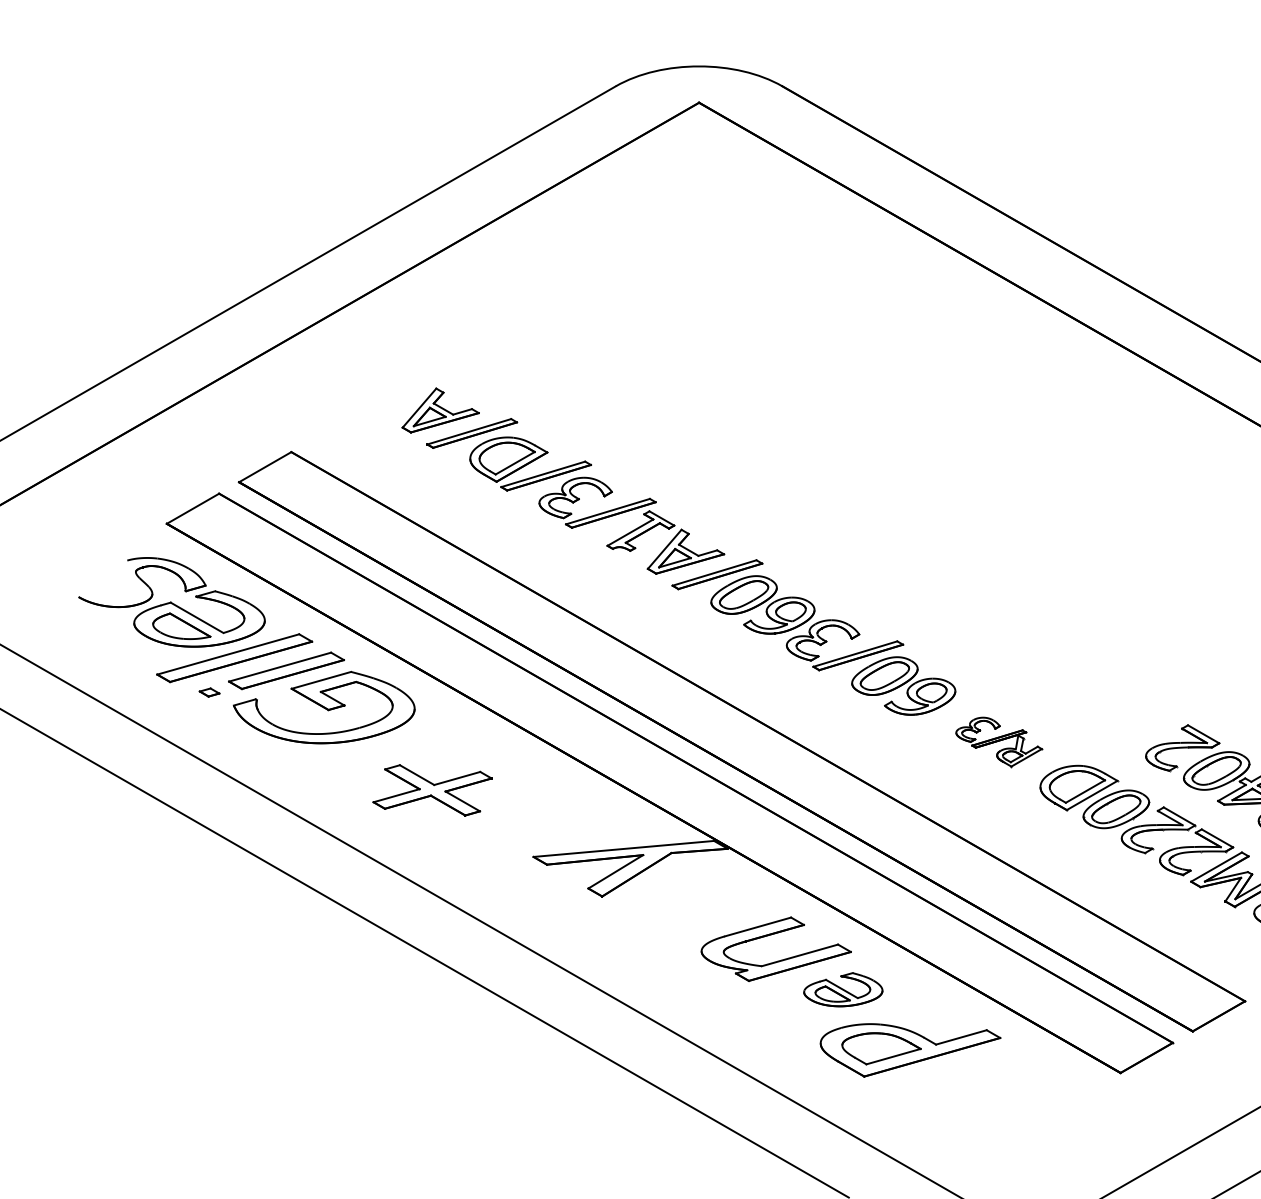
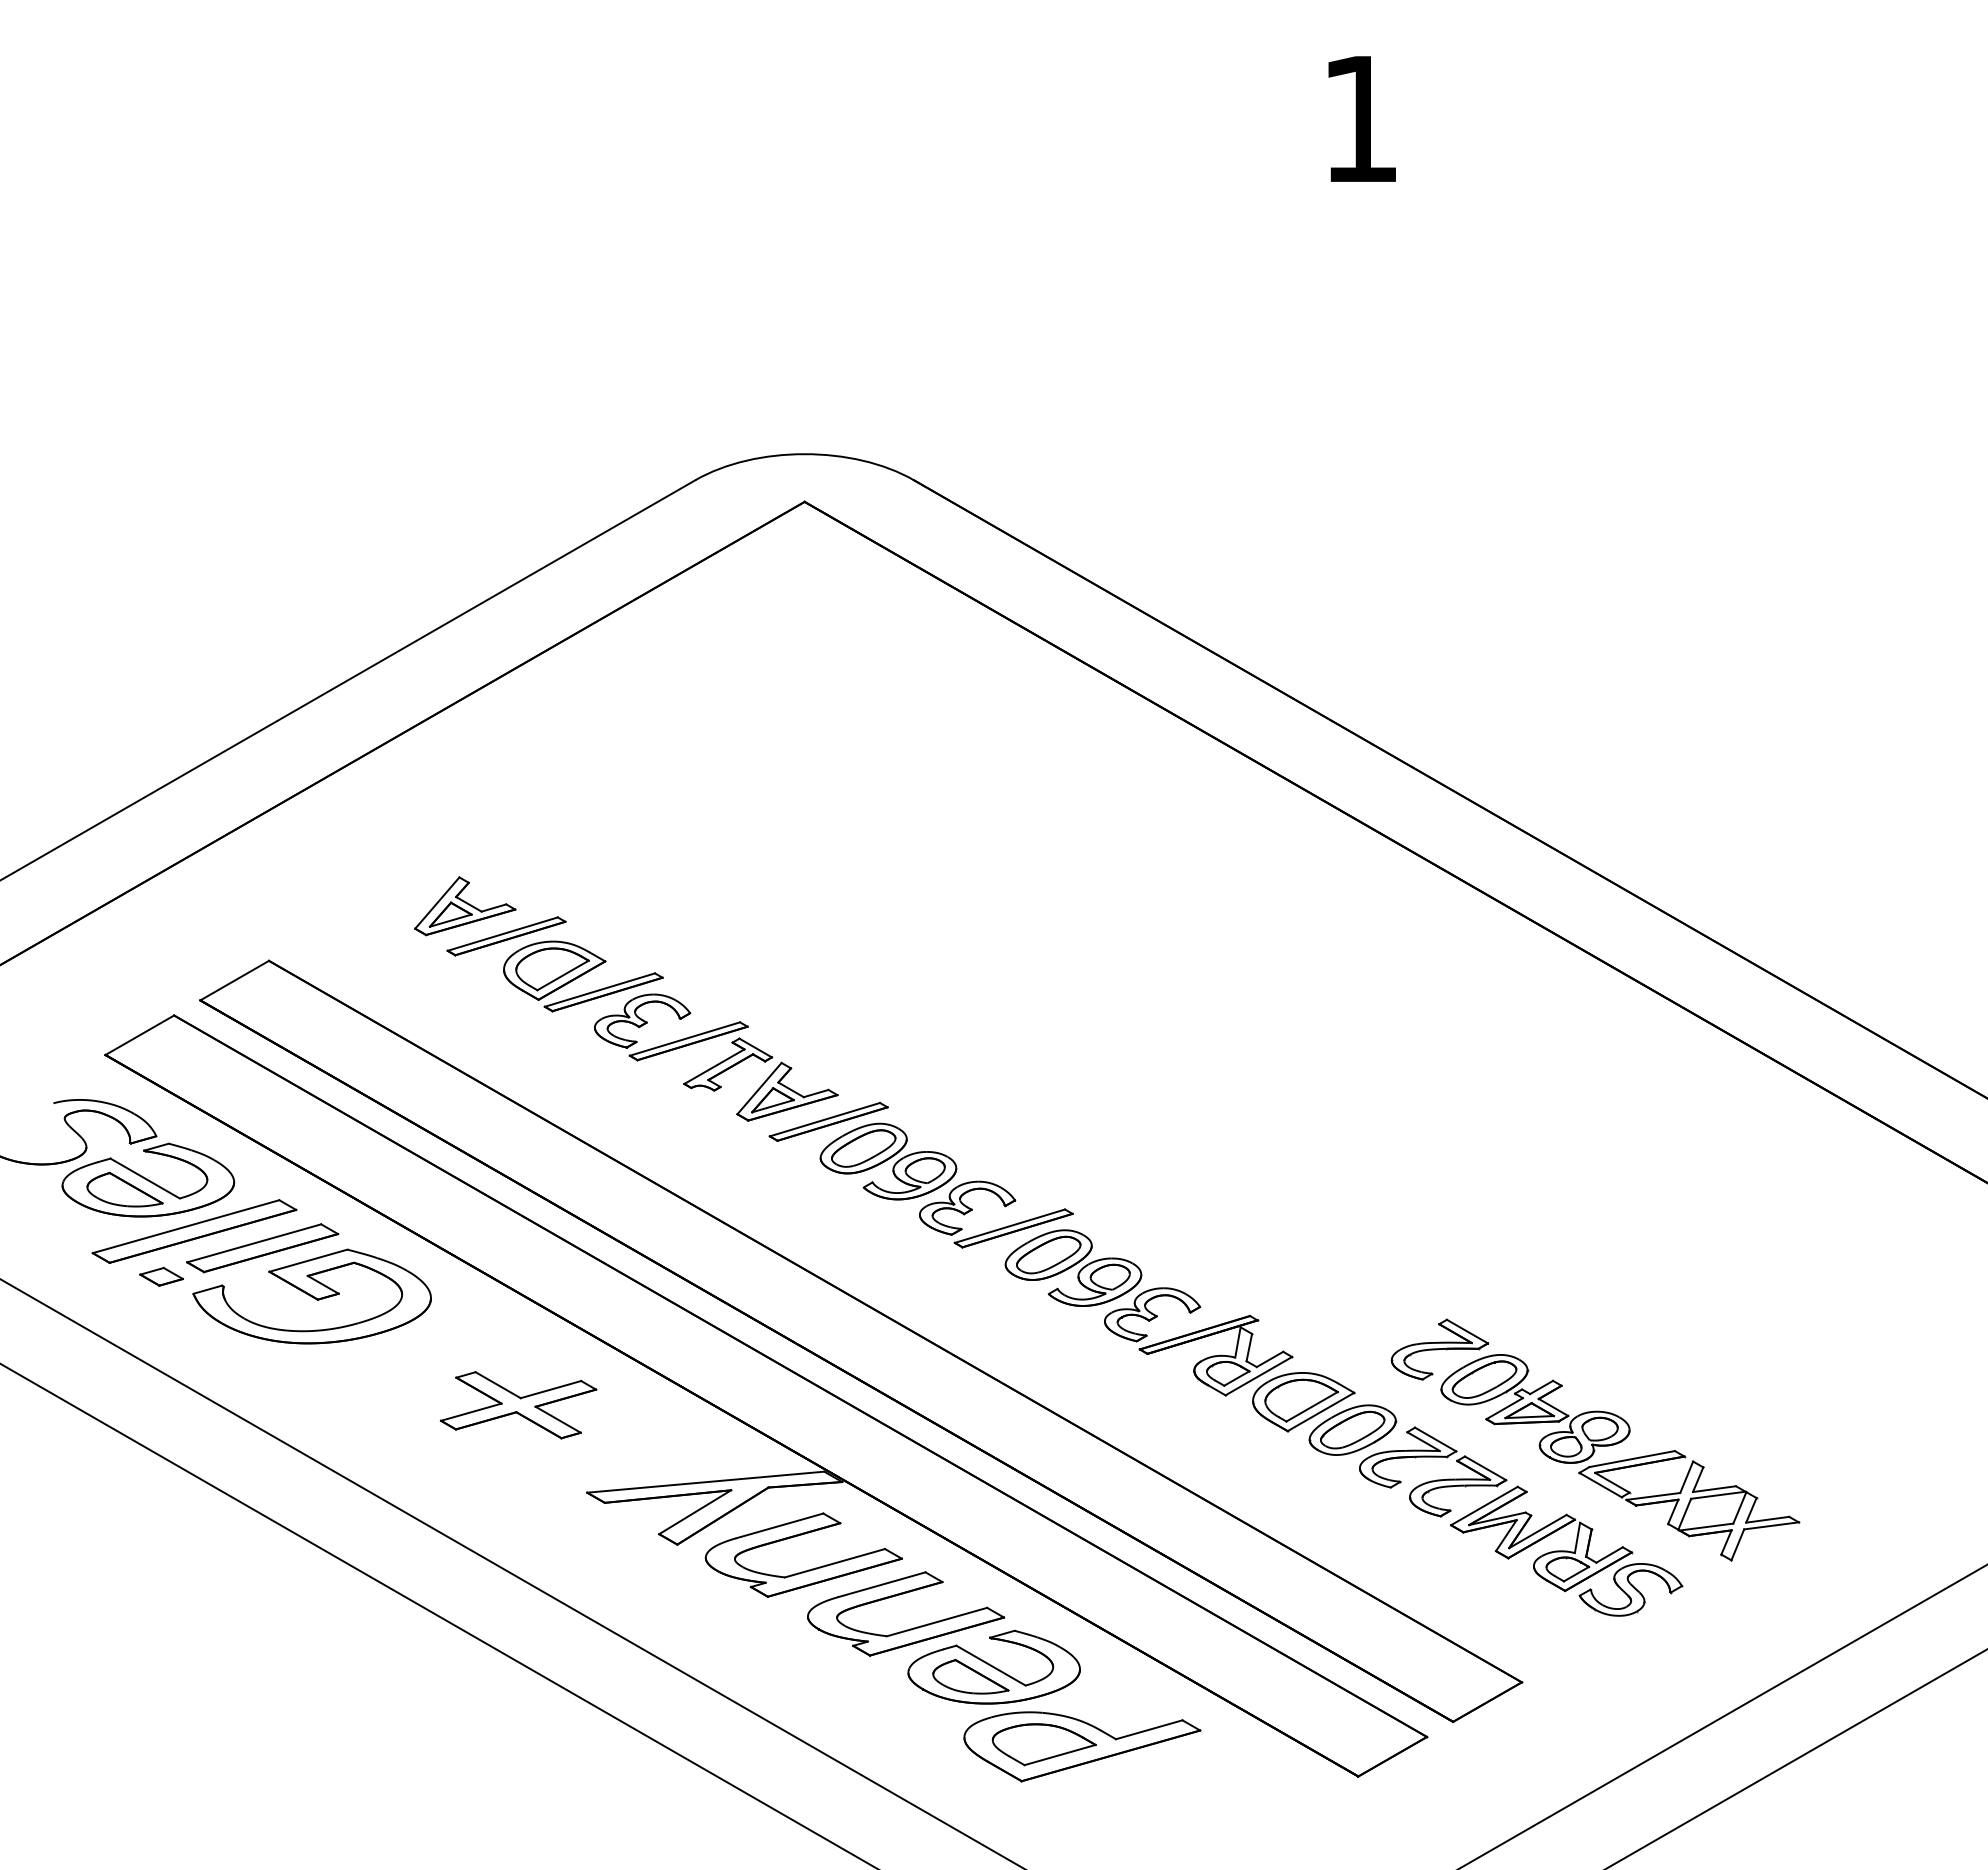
part: (209, 692) -> (161, 1276), size x1.67
part: (998, 741) -> (1198, 1341), size x1.67
part: (432, 790) -> (518, 1405), moved
part: (702, 915) -> (808, 1569), added
part: (842, 989) -> (993, 1666), size x1.67

